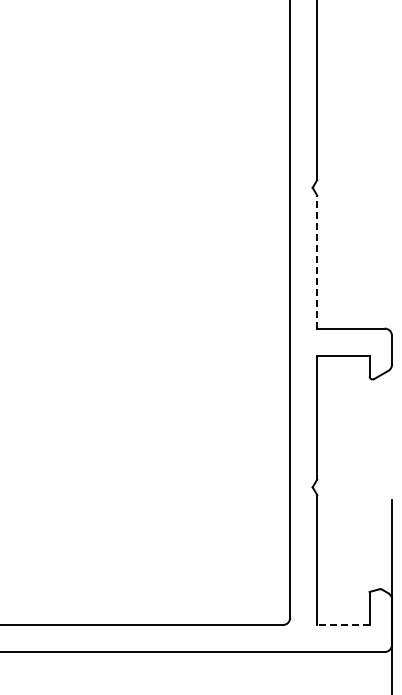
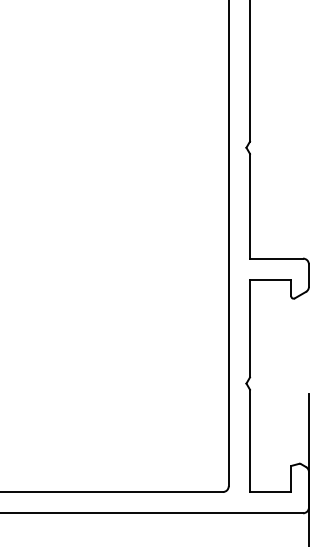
line: (317, 262) -> (250, 206), dashed -> solid
line: (342, 625) -> (269, 492), dashed -> solid

